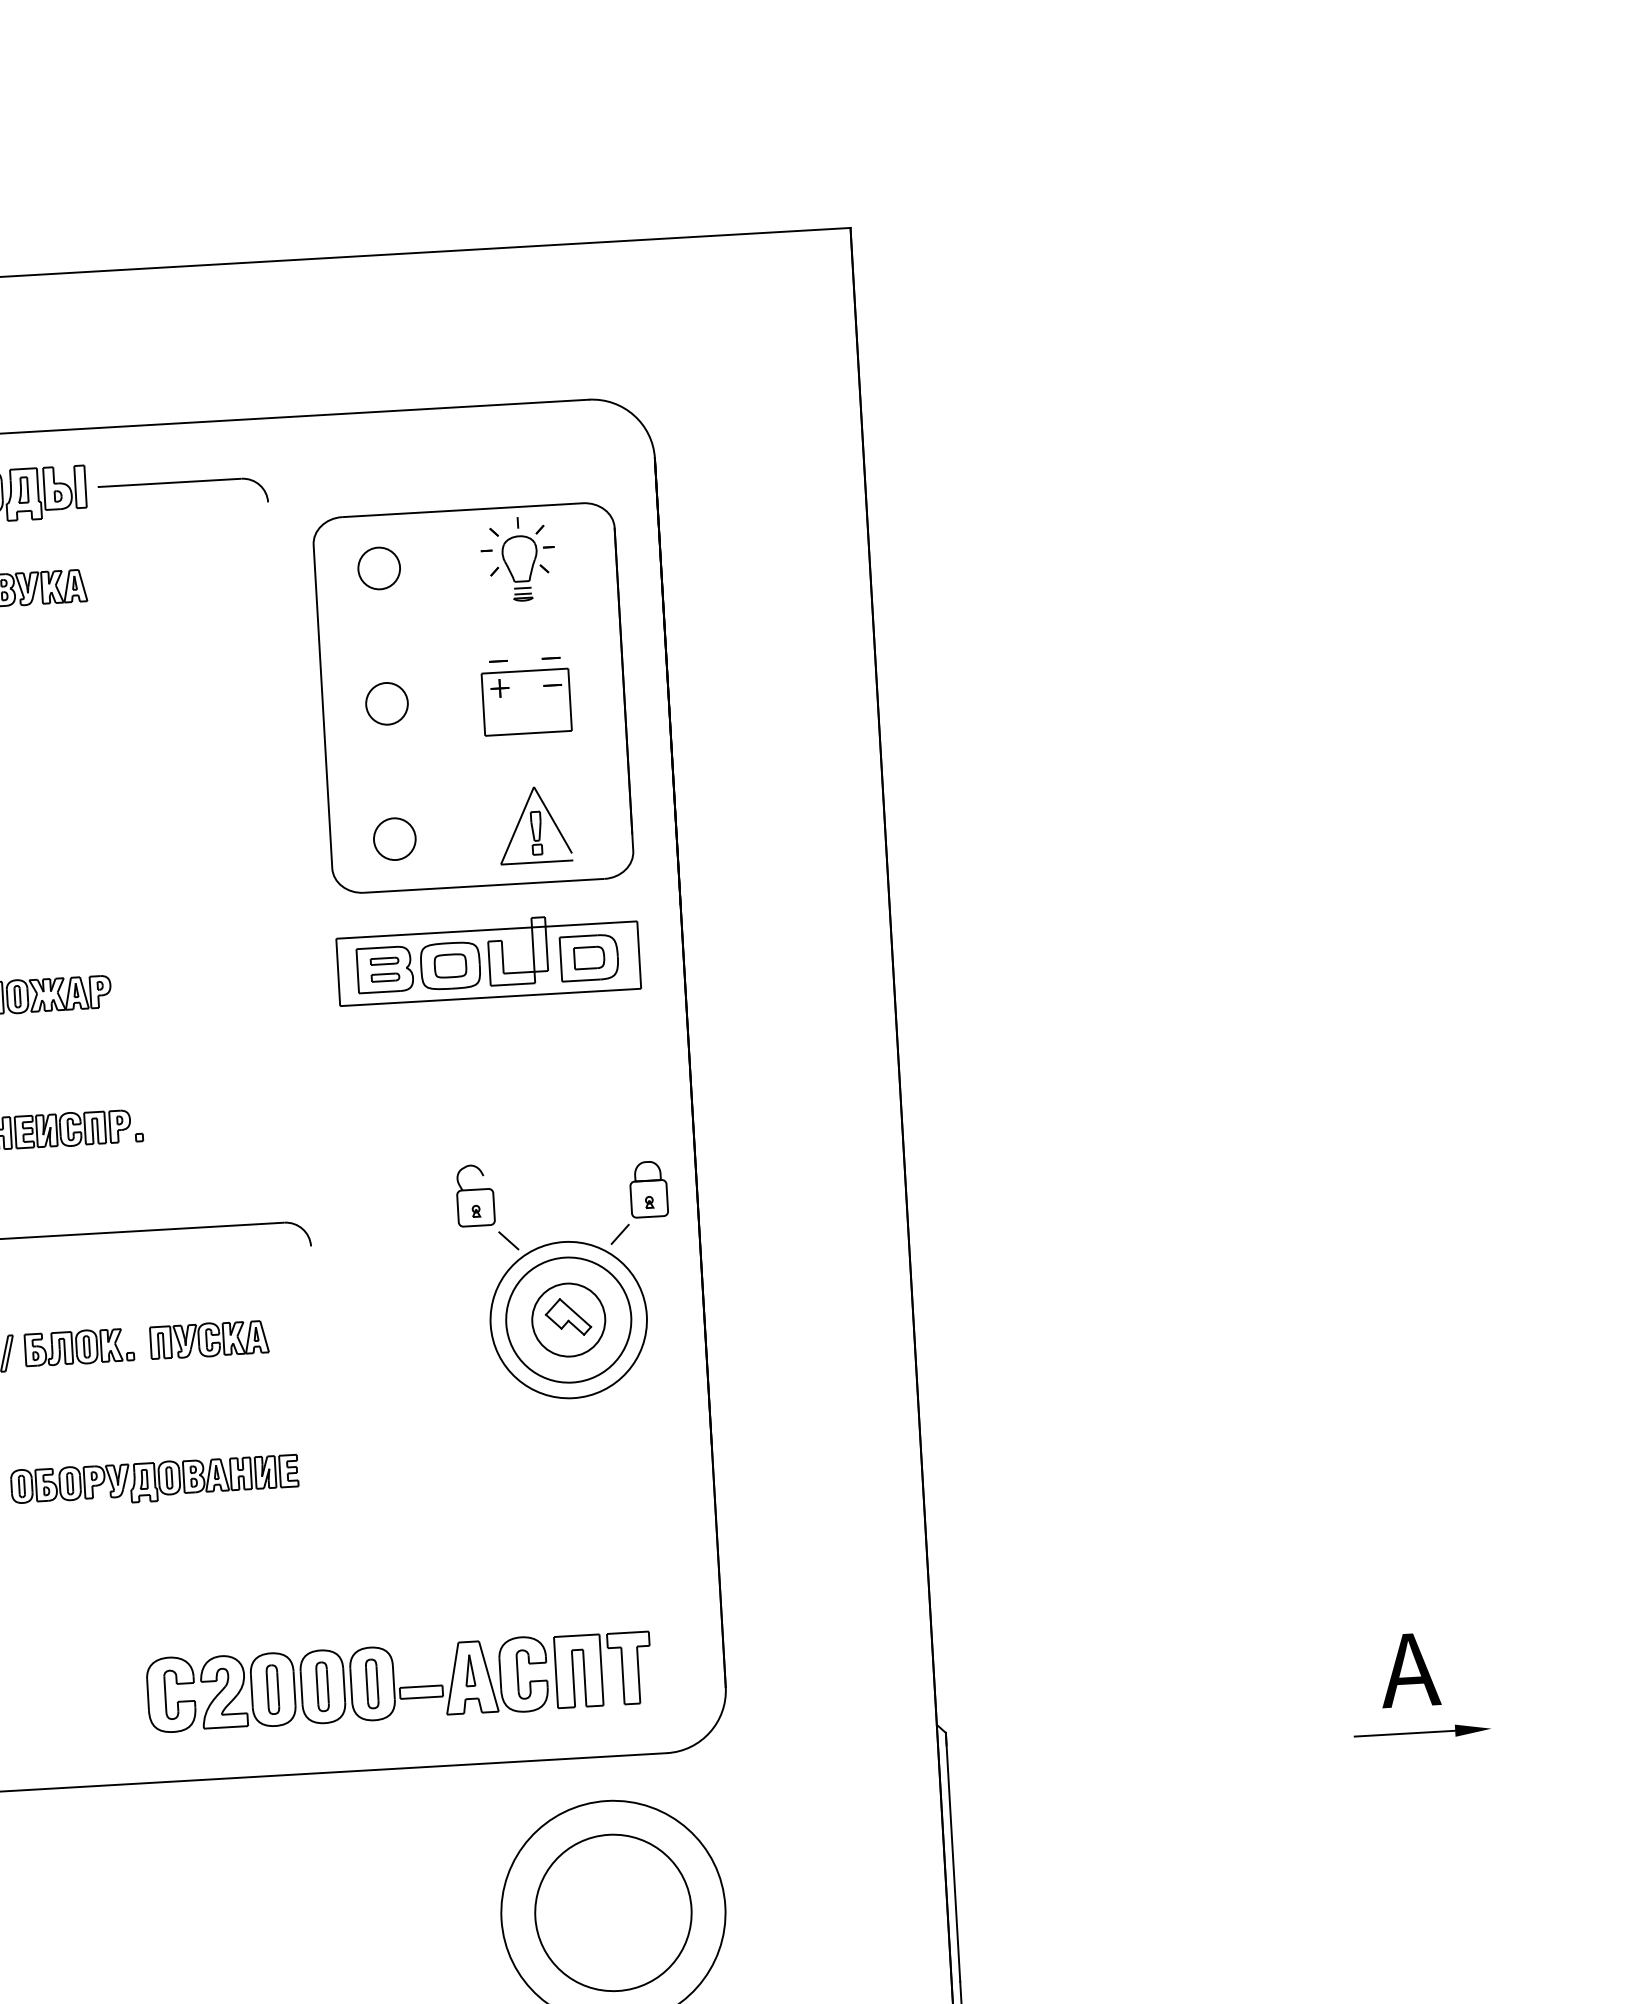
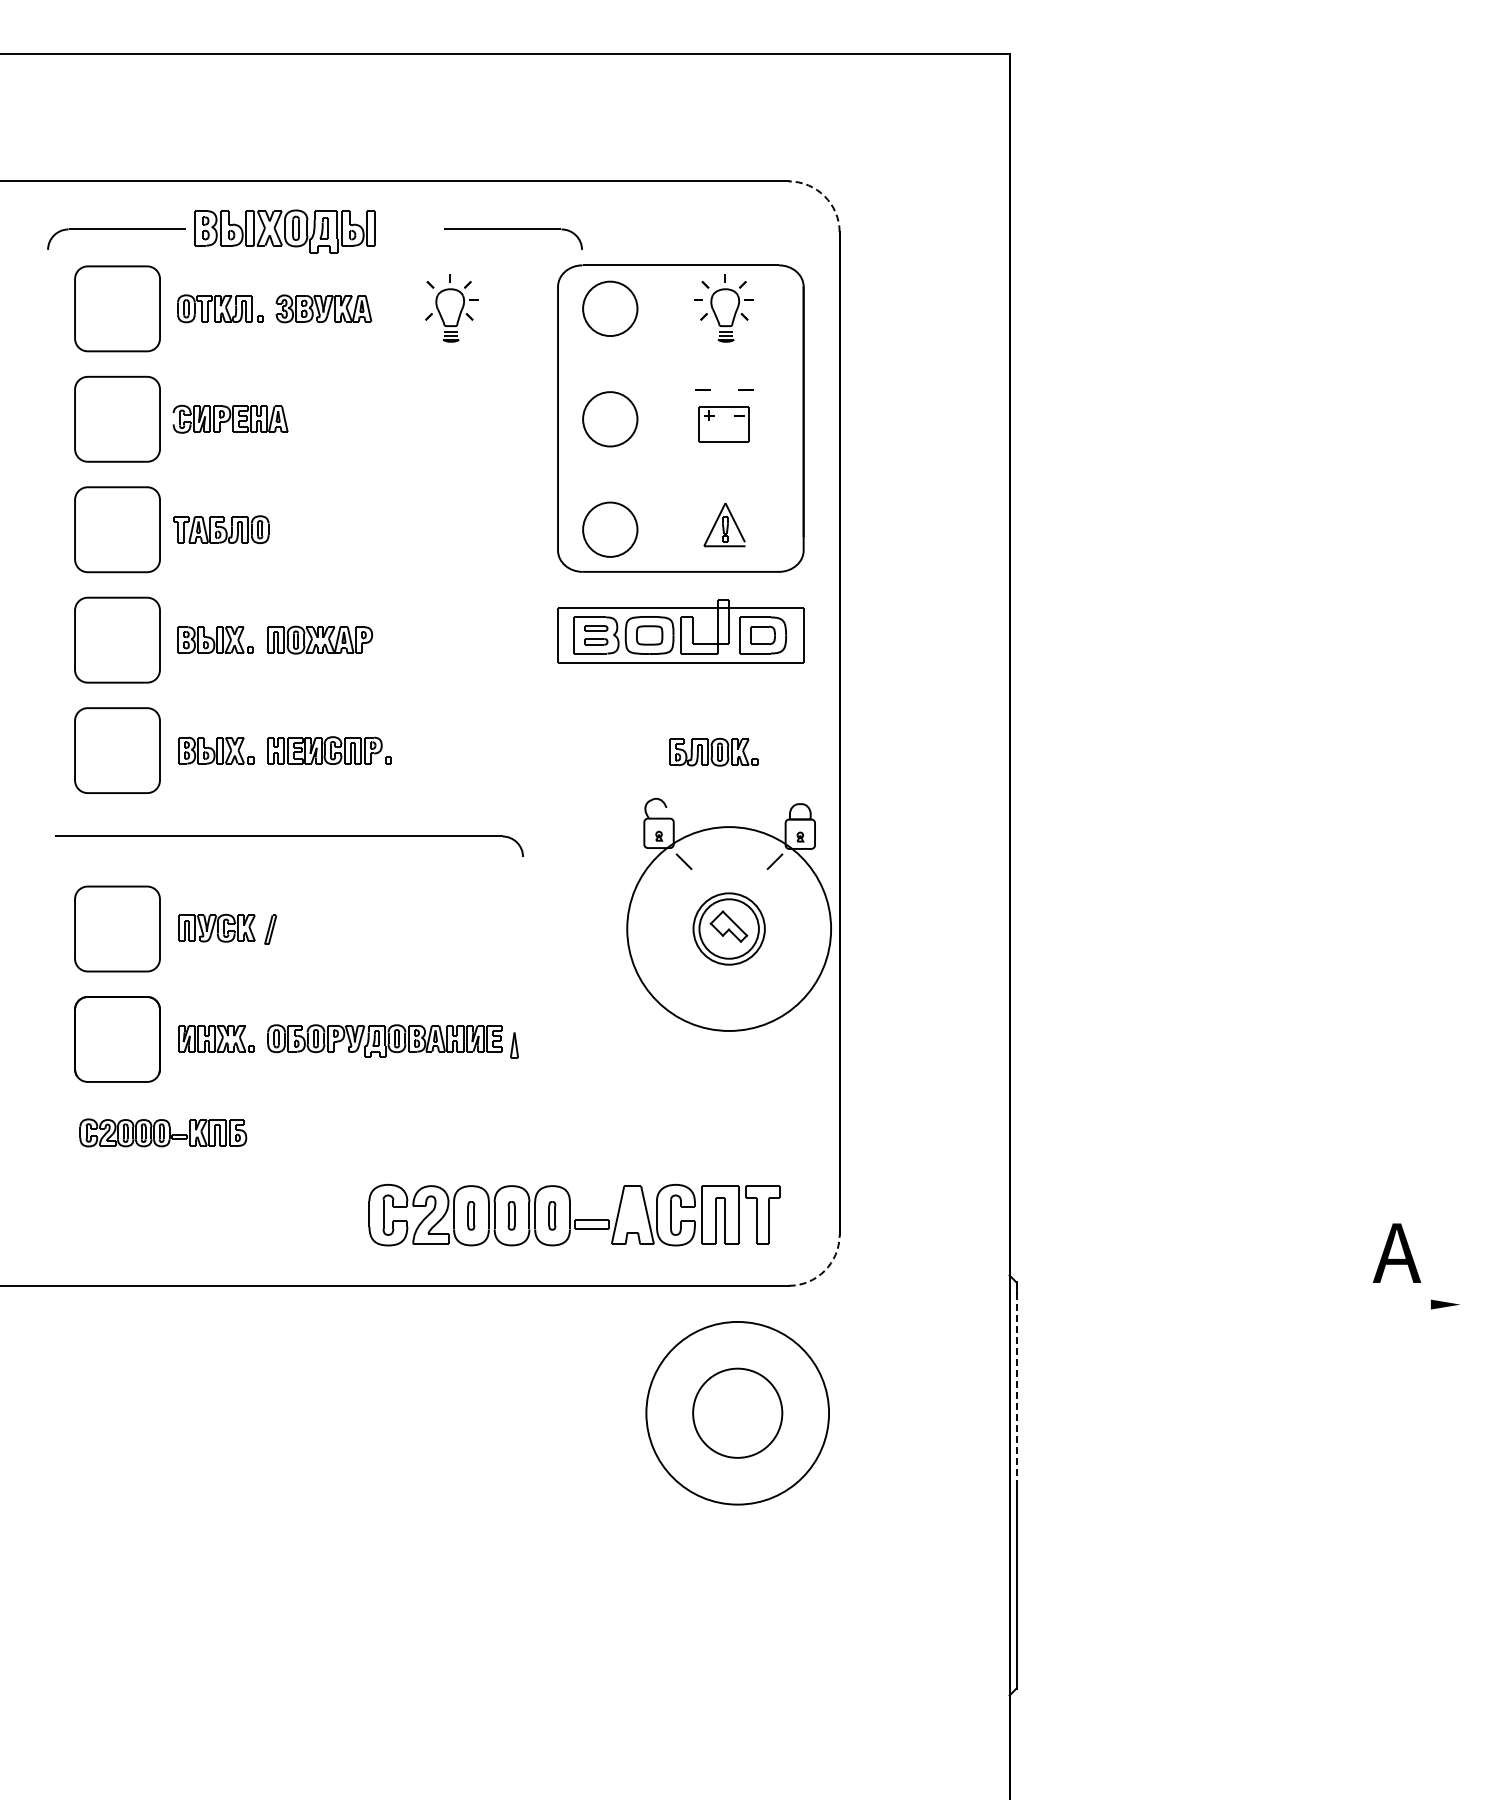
arc: (633, 415) -> (824, 196), solid -> dashed
part: (182, 482) -> (513, 229), moved
circle: (379, 568) -> (610, 308), size x1.6
part: (184, 579) -> (451, 308), added
part: (526, 702) -> (723, 424), size x0.7
circle: (387, 704) -> (610, 419), size x1.6
part: (534, 824) -> (724, 524), size x0.7
circle: (395, 838) -> (610, 529), size x1.6
circle: (567, 1319) -> (728, 928), size x1.6
circle: (569, 1320) -> (729, 929), size x0.7
part: (208, 1338) -> (435, 927), removed
part: (78, 1346) -> (713, 751), moved
part: (470, 1670) -> (514, 1045), moved
part: (372, 1683) -> (552, 1215), size x0.7
part: (322, 1686) -> (511, 1215), size x0.7
part: (273, 1689) -> (471, 1215), size x0.7
arc: (709, 1731) -> (824, 1270), solid -> dashed
line: (1404, 1733) -> (1389, 1304), removed
line: (952, 1856) -> (1016, 1383), solid -> dashed
circle: (613, 1913) -> (737, 1413), size x0.7

